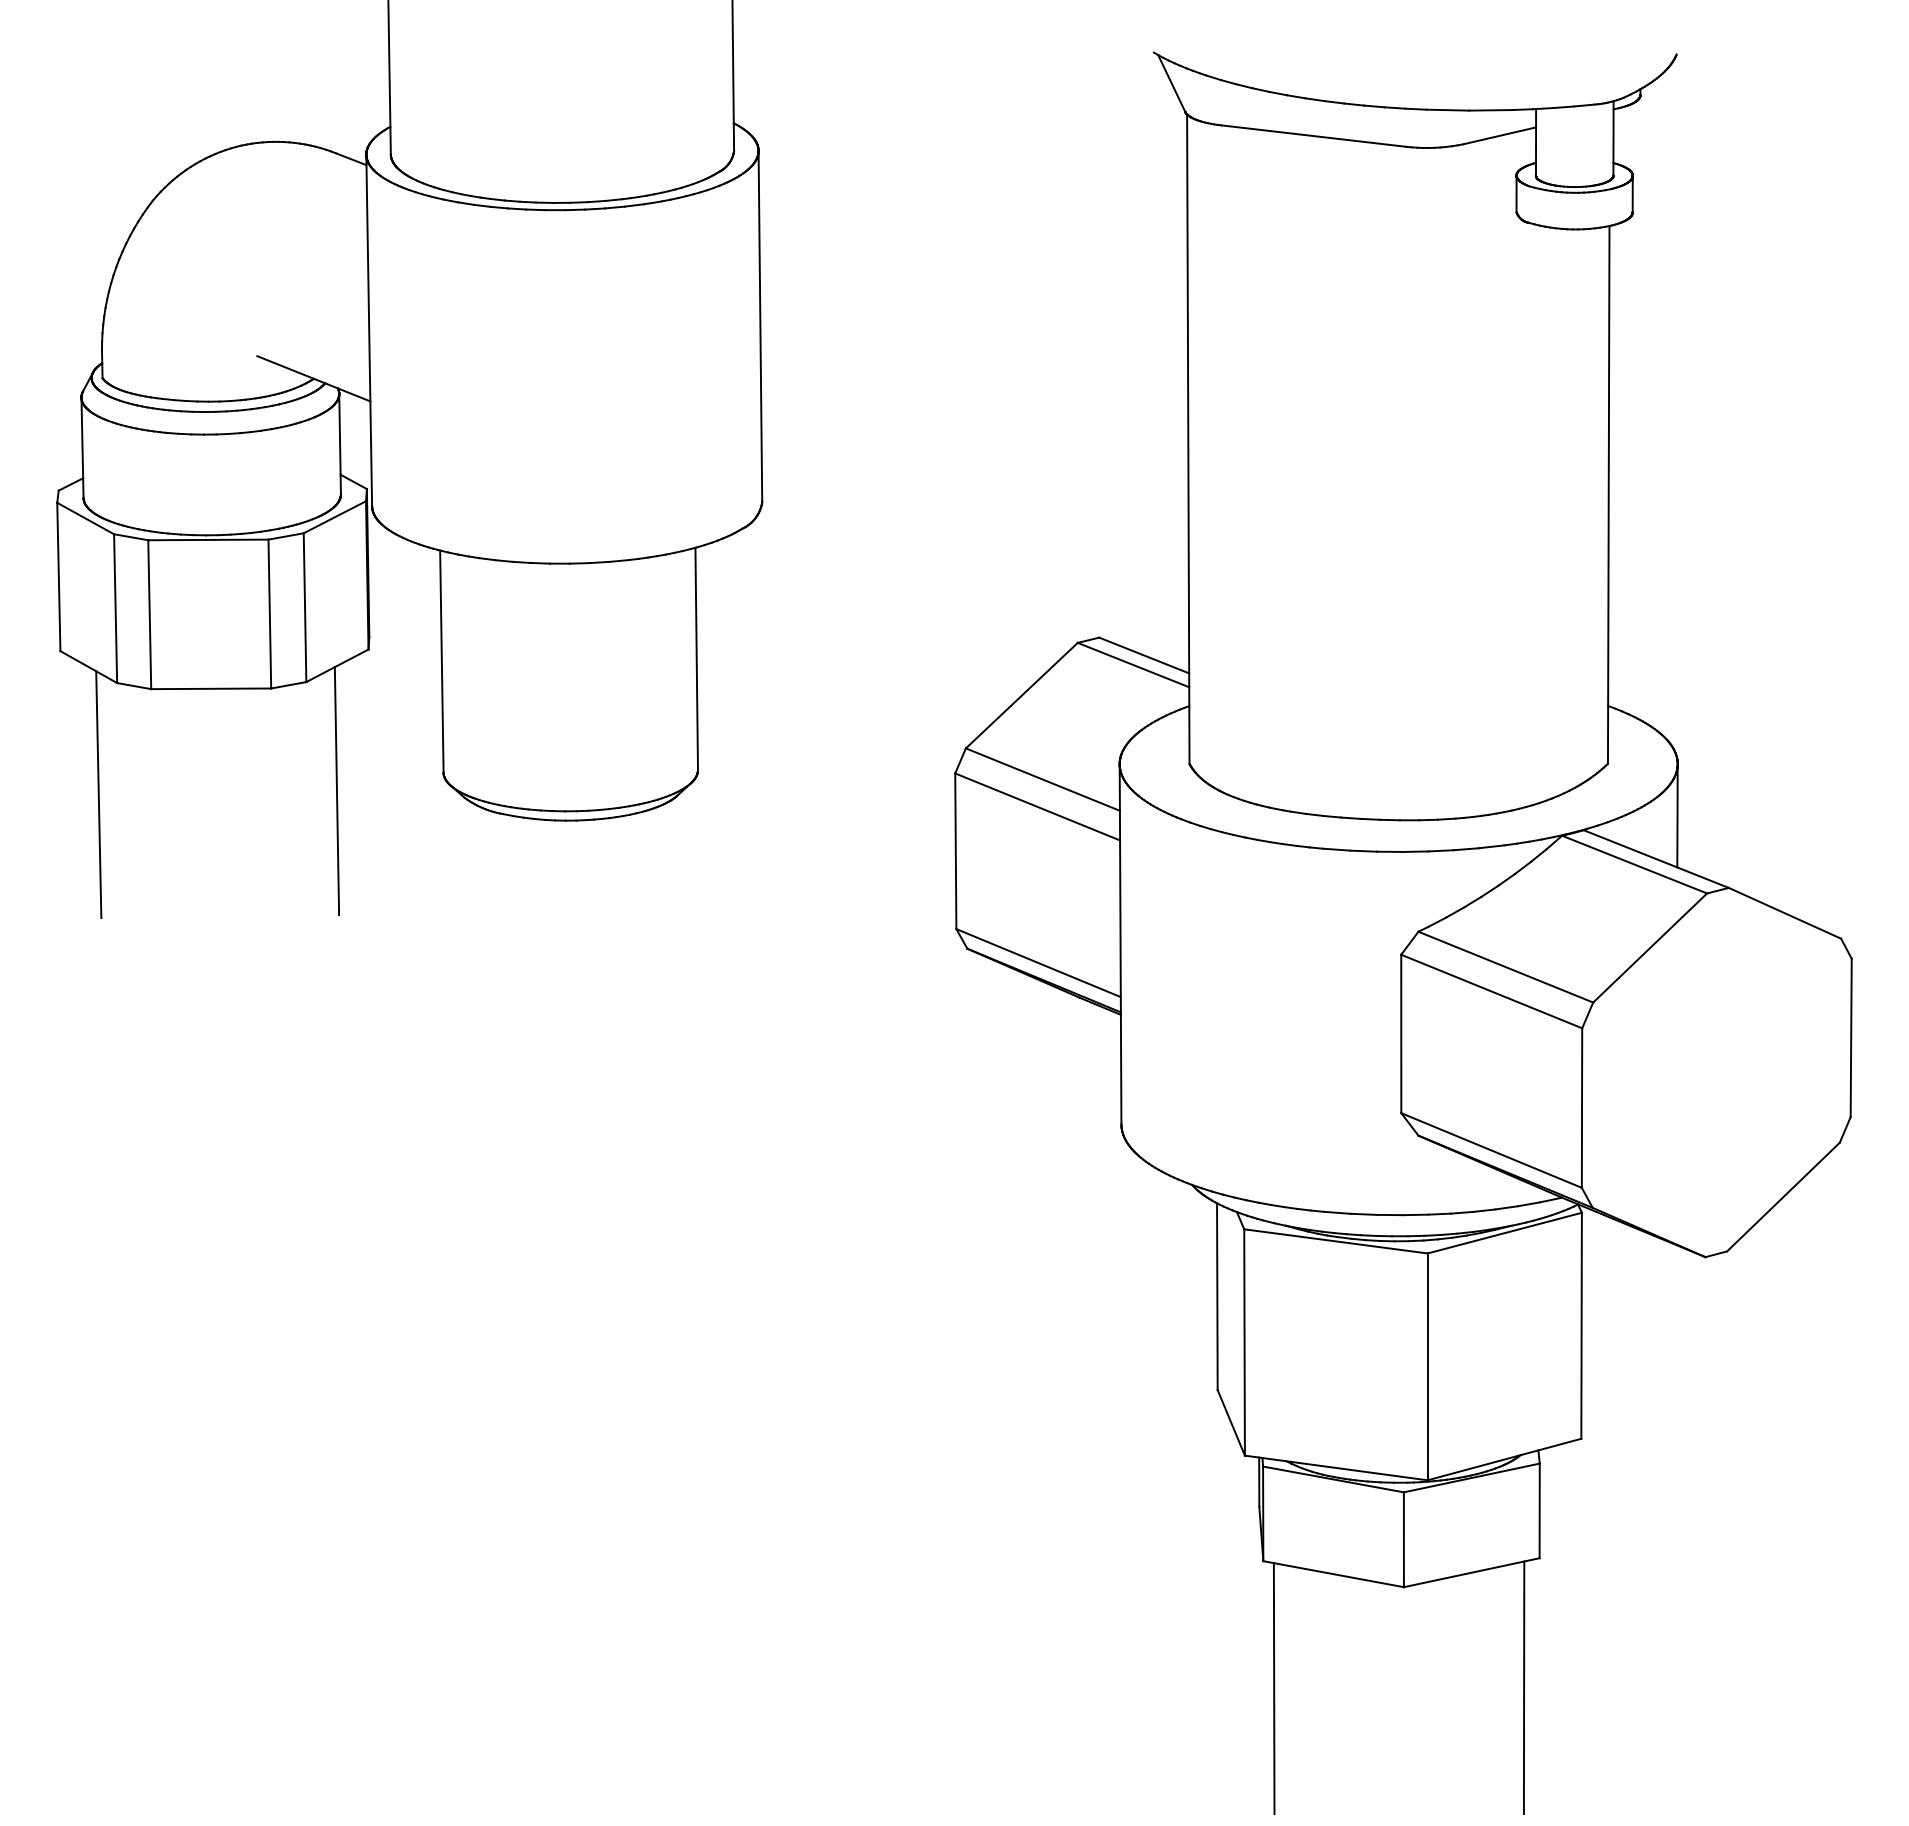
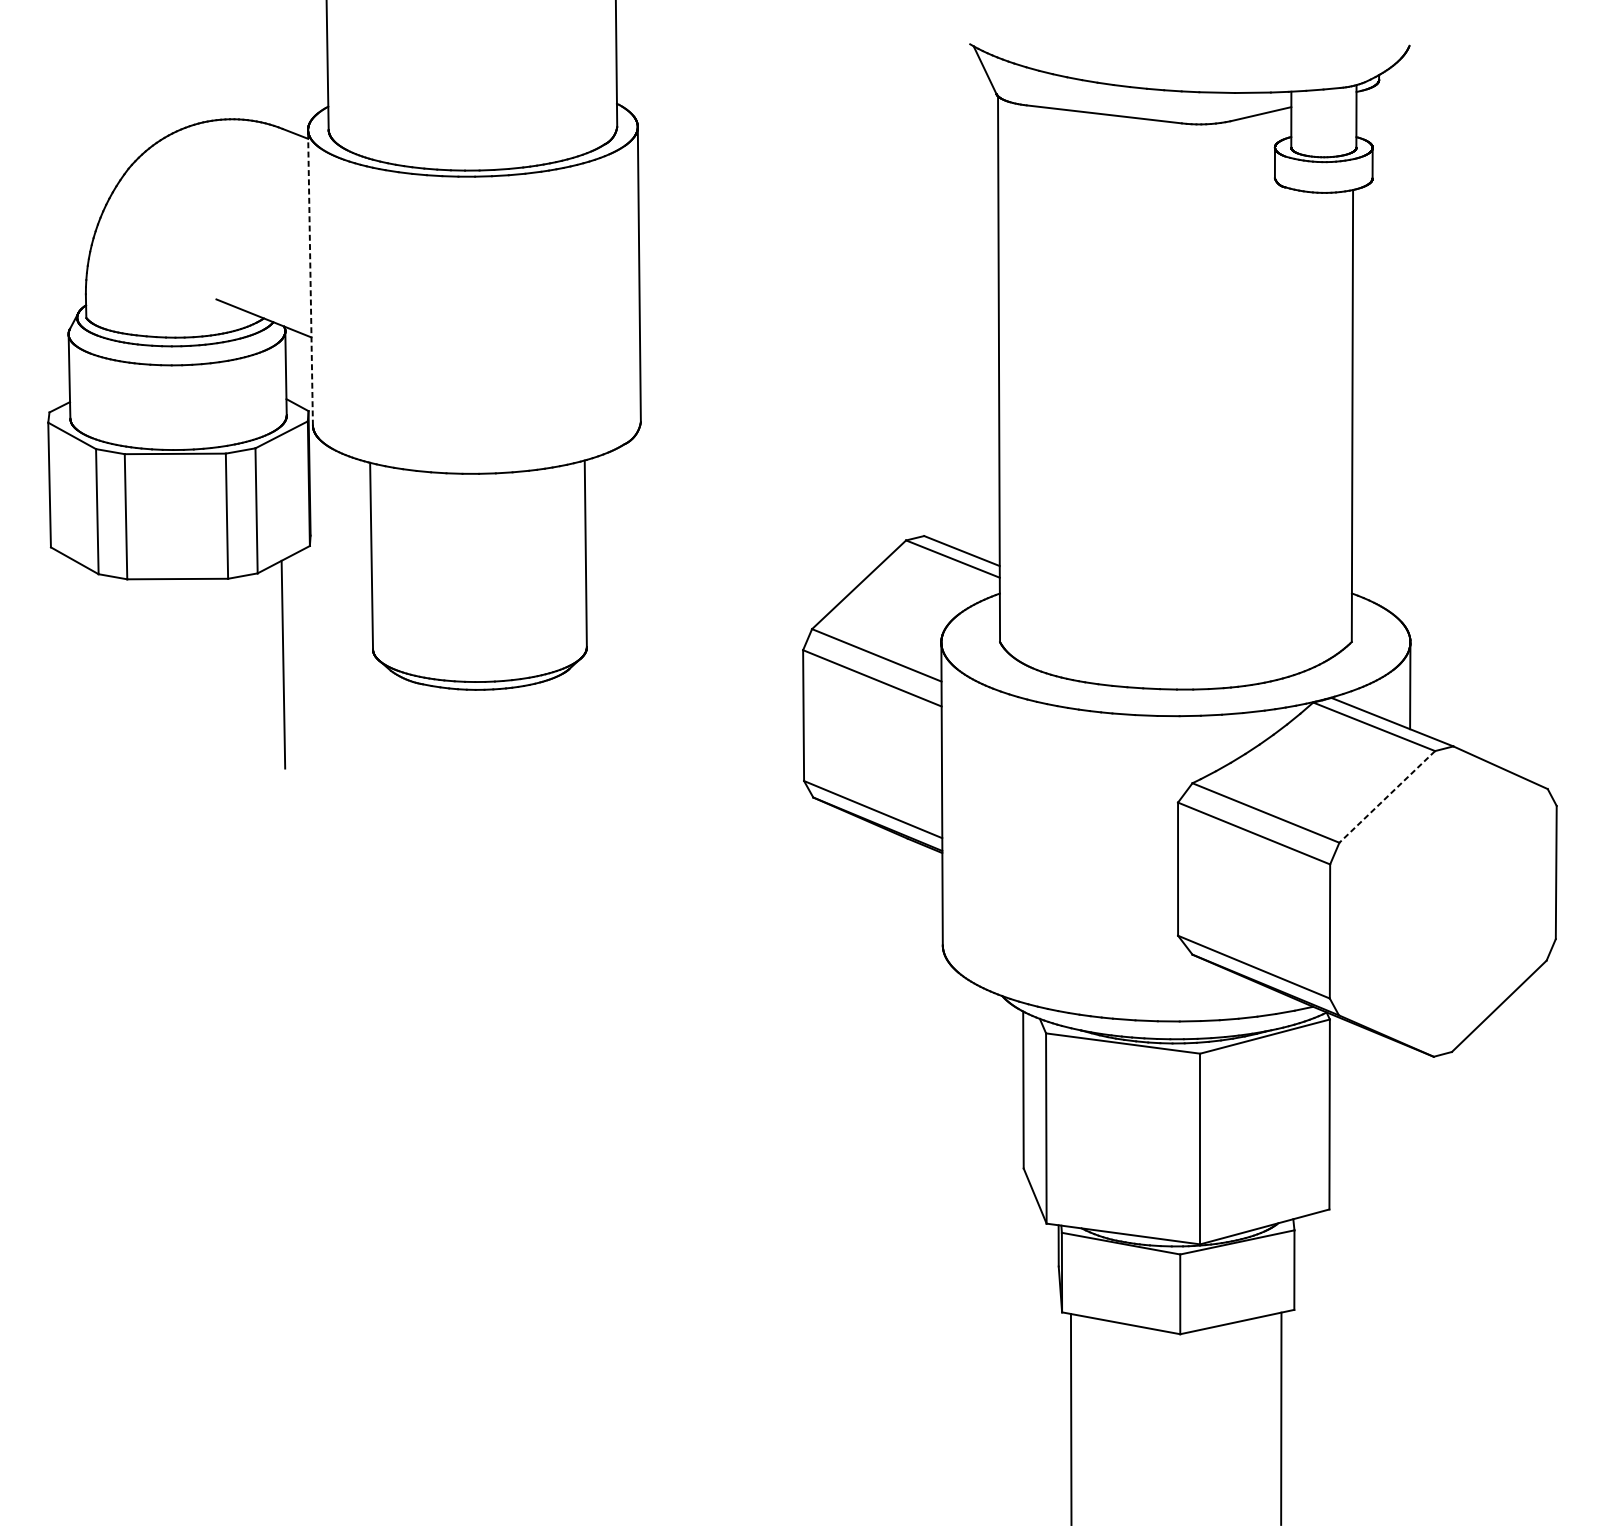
line: (369, 330) -> (310, 277), solid -> dashed
line: (98, 794) -> (82, 667), removed
line: (1650, 948) -> (1387, 797), solid -> dashed

